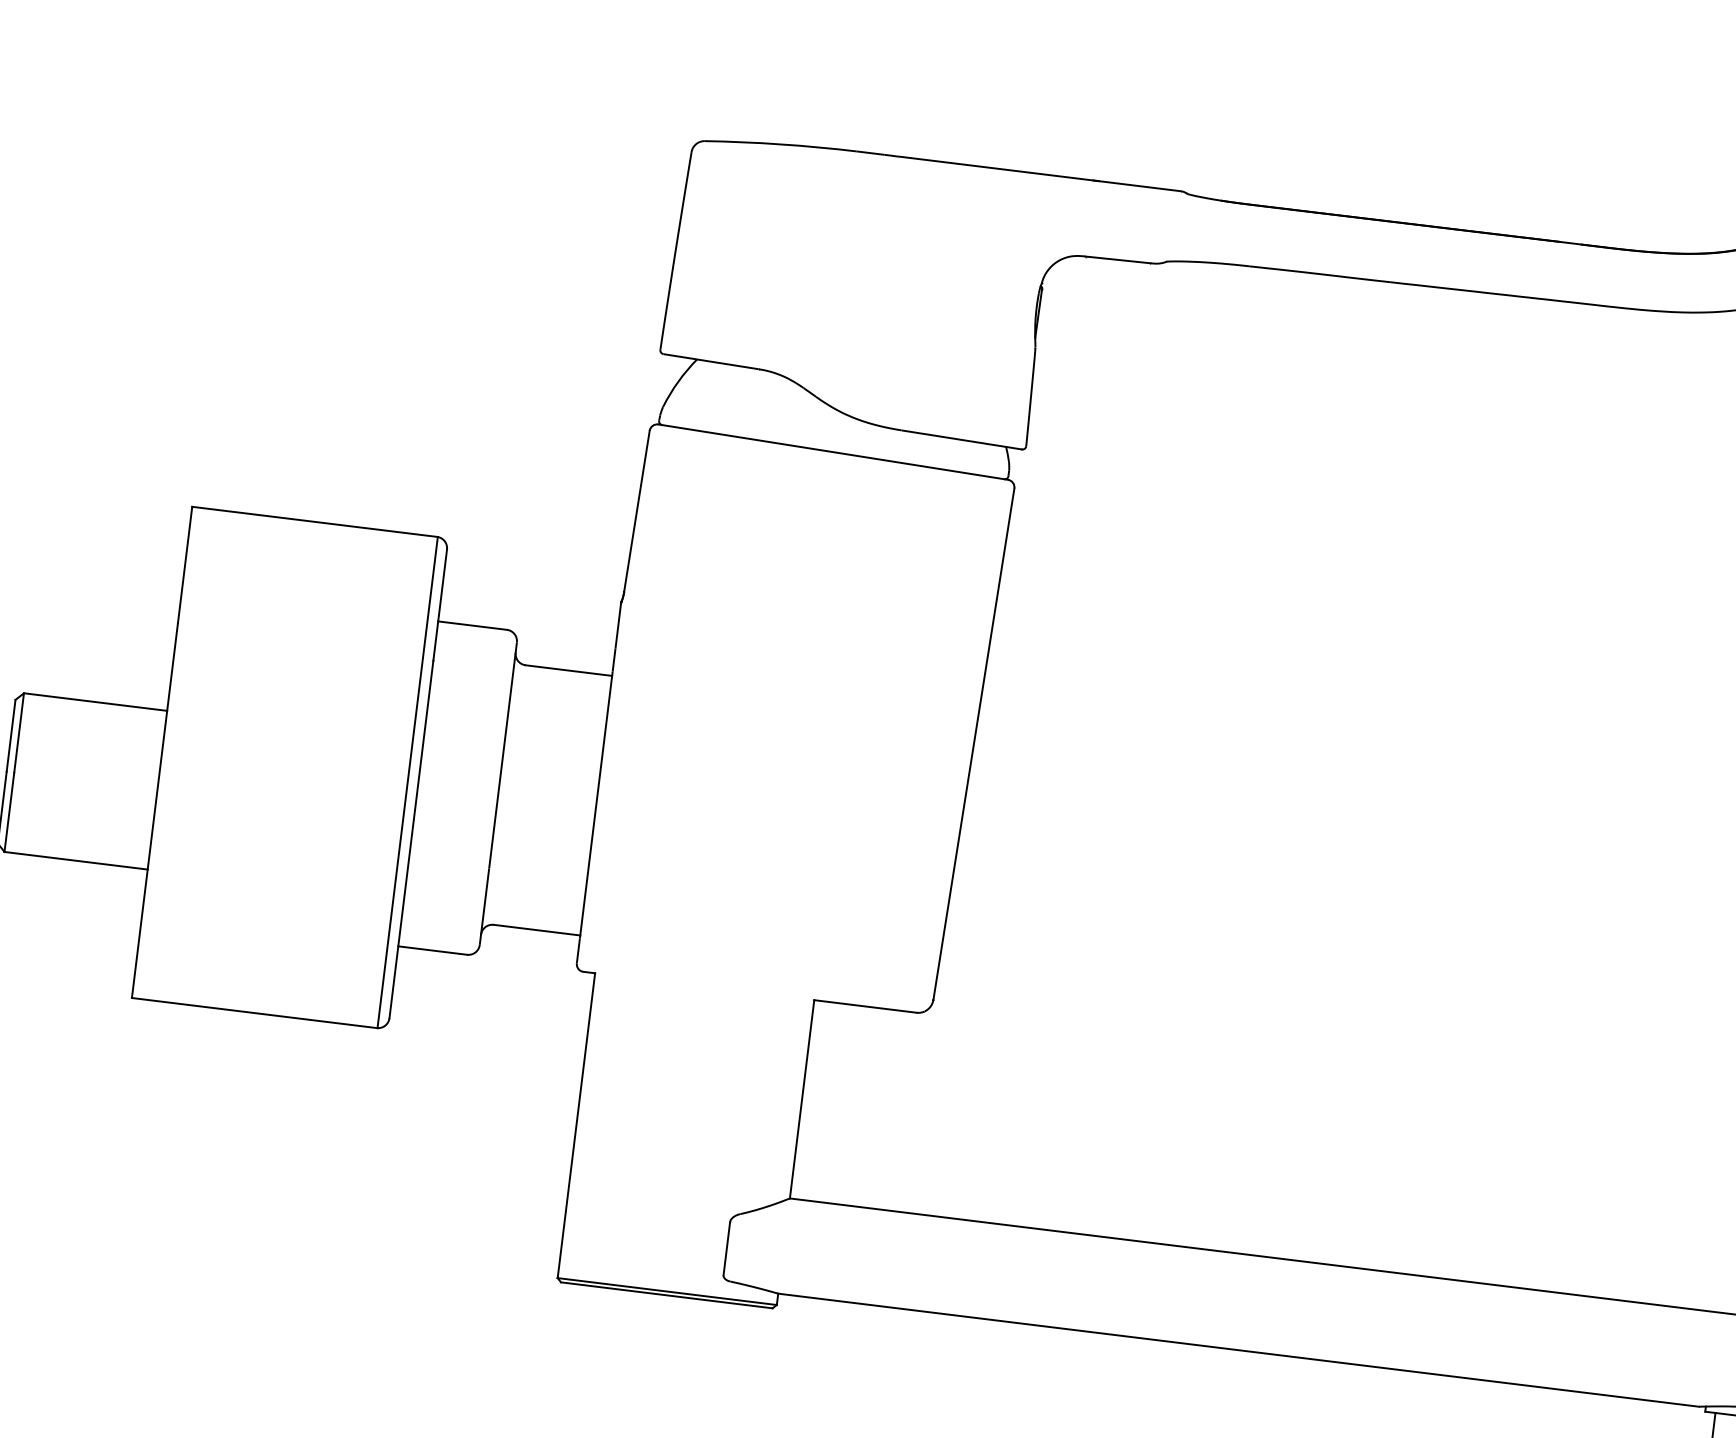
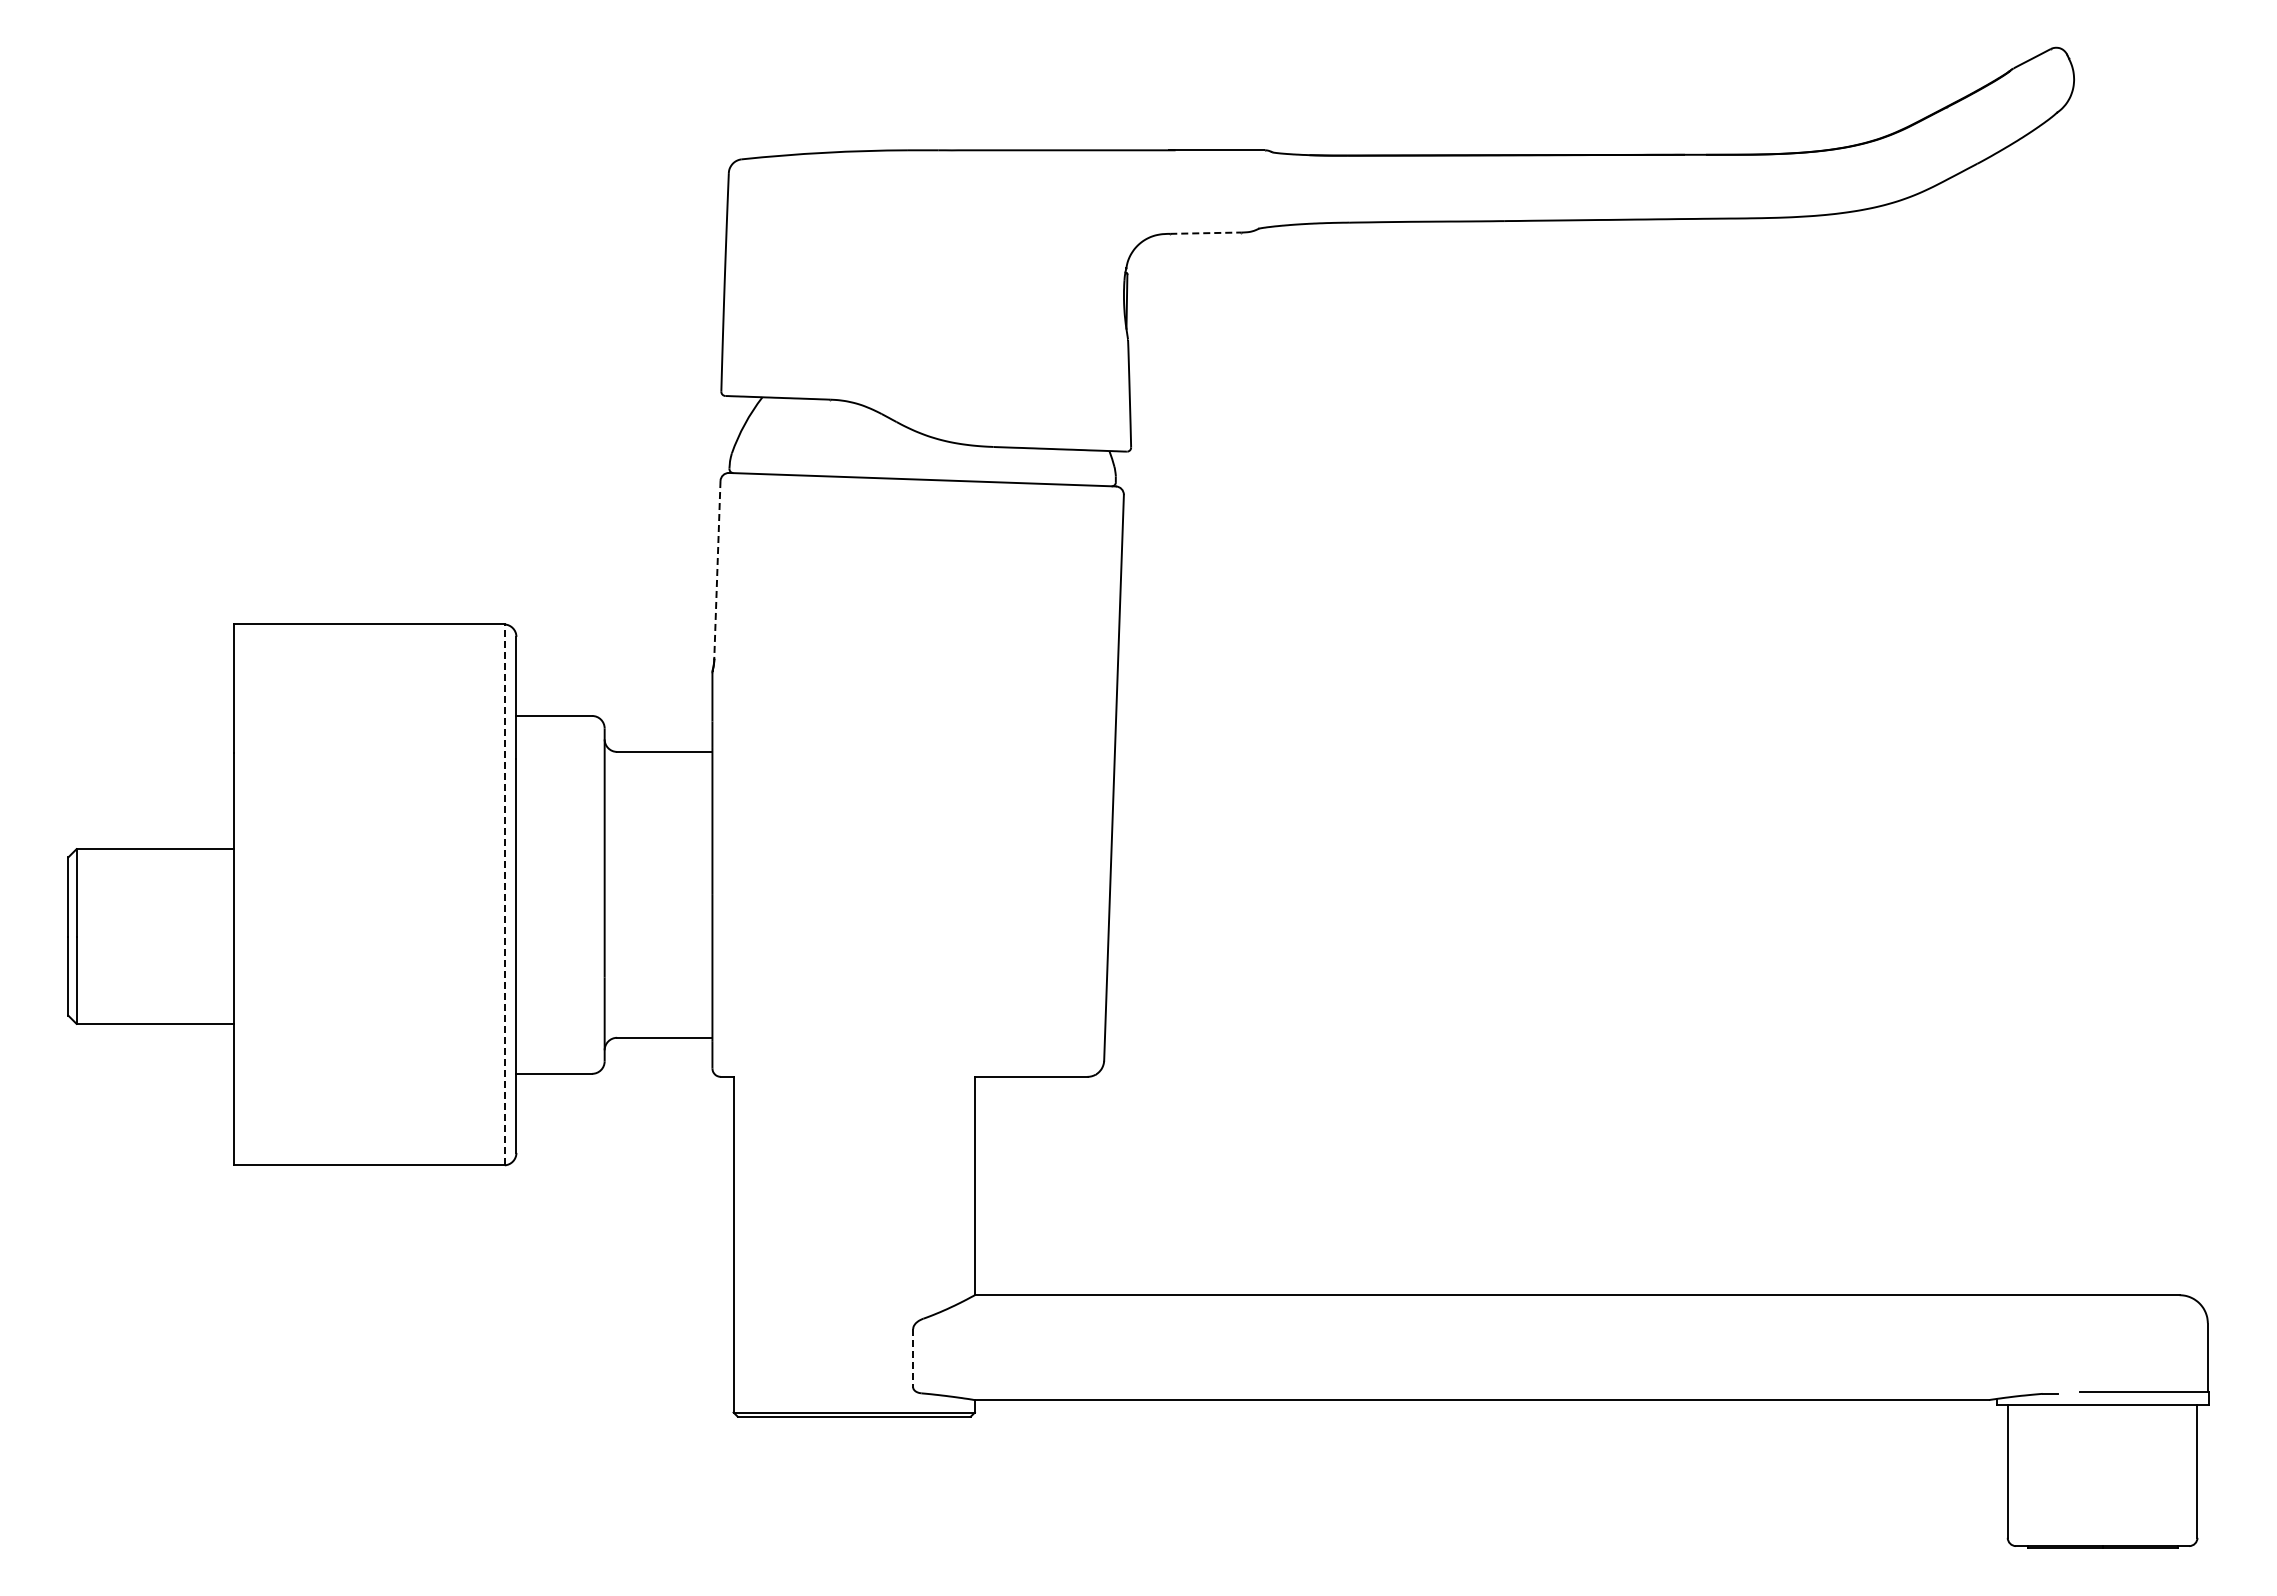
line: (1117, 260) -> (1205, 233), solid -> dashed
line: (636, 511) -> (717, 570), solid -> dashed
line: (407, 782) -> (504, 894), solid -> dashed
line: (727, 1249) -> (913, 1358), solid -> dashed

